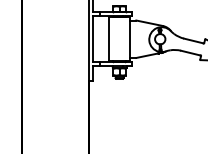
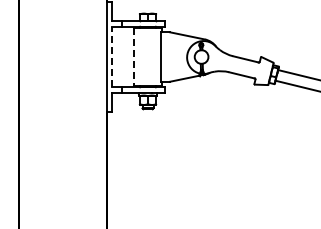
line: (92, 38) -> (112, 56), solid -> dashed
line: (109, 39) -> (134, 57), solid -> dashed

